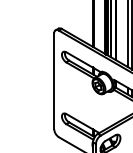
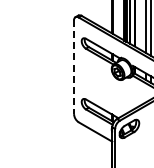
line: (54, 81) -> (74, 67), solid -> dashed

